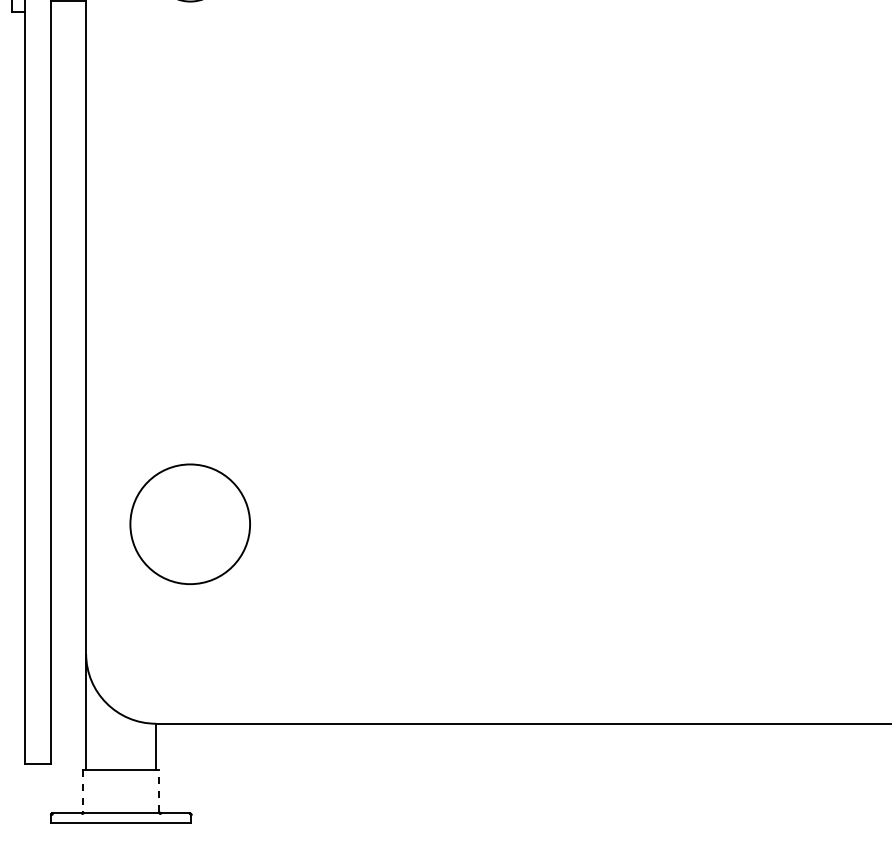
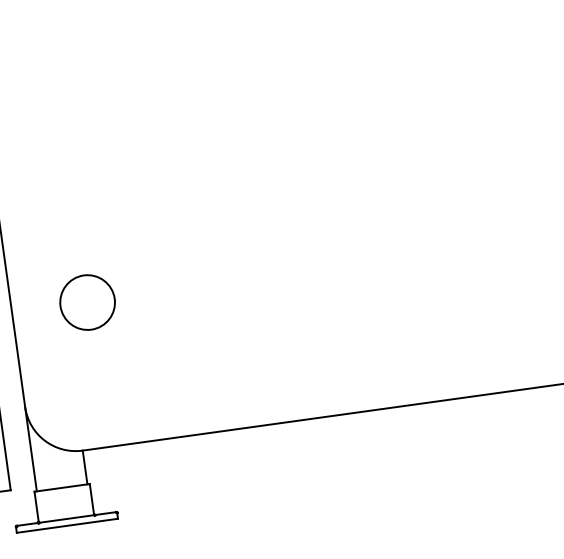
circle: (190, 523) -> (87, 302), size x0.62
line: (82, 791) -> (36, 507), dashed -> solid
line: (159, 791) -> (92, 499), dashed -> solid

